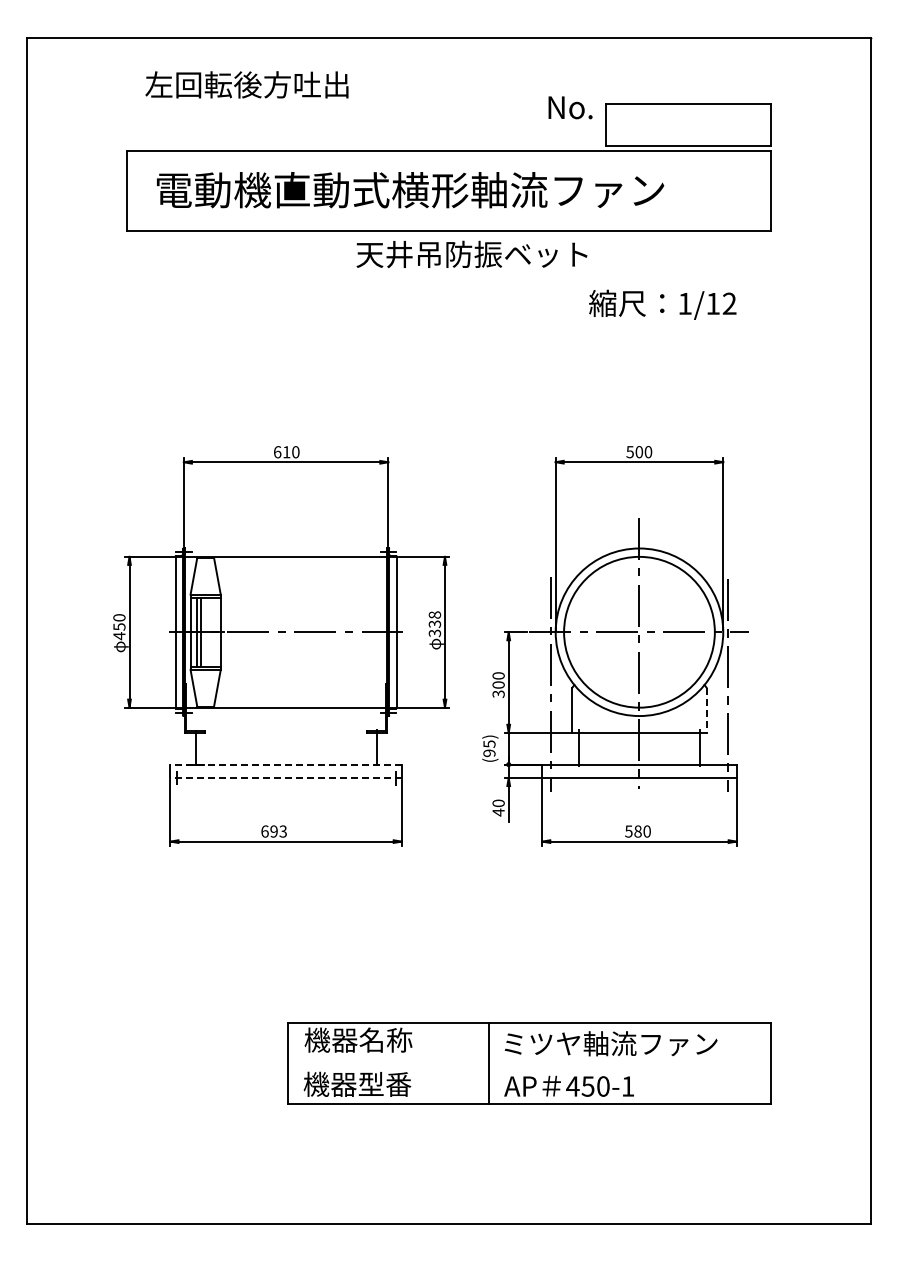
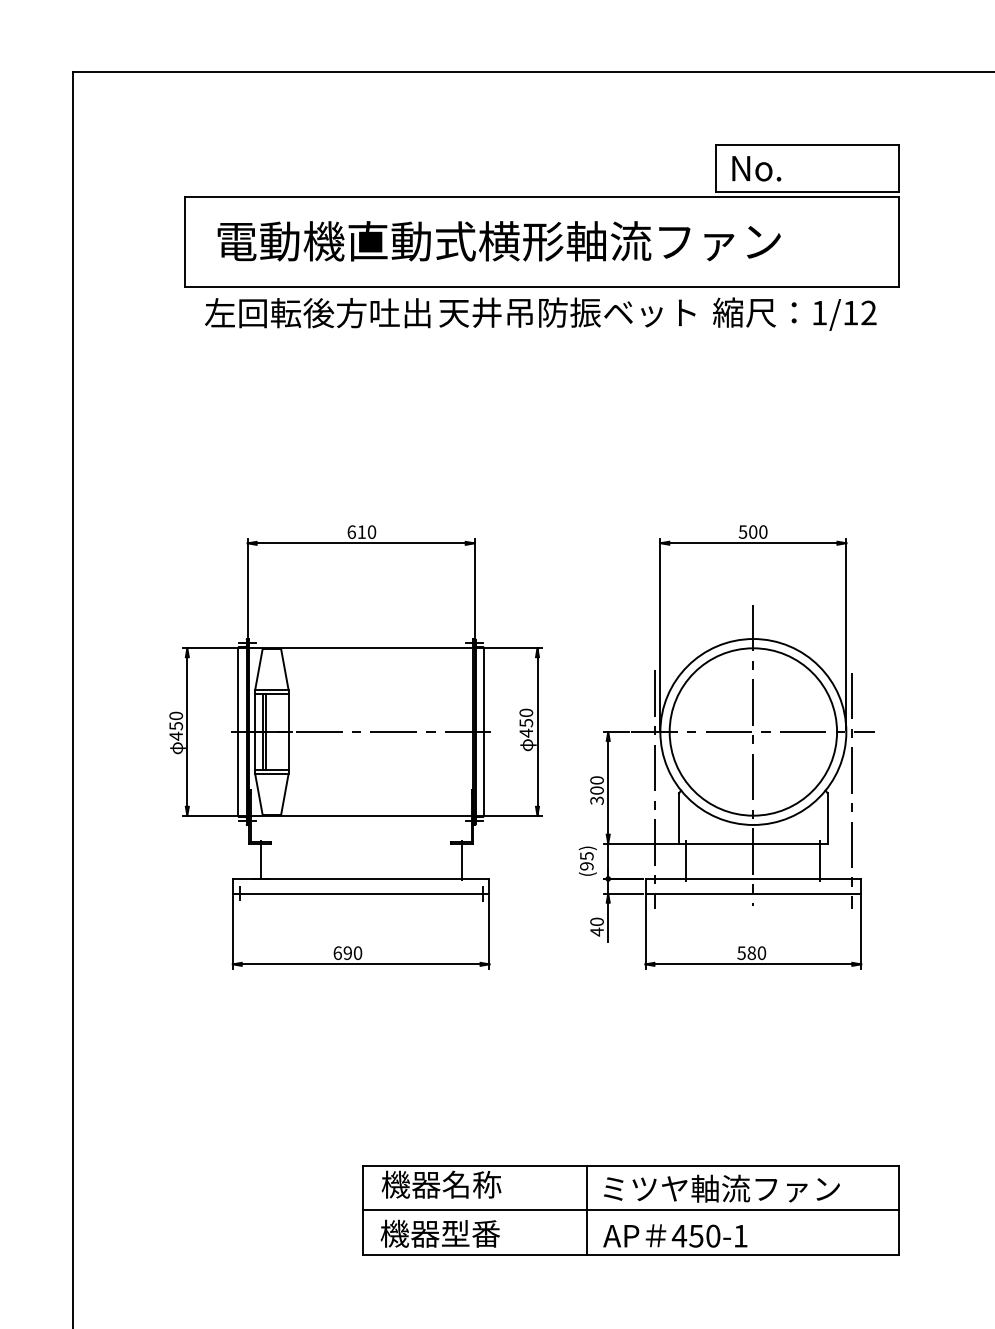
text: (246, 84) -> (317, 312), moved
text: (570, 107) -> (756, 168), moved
text: (662, 304) -> (794, 313), moved
text: (434, 624) -> (525, 723), 338 -> 450
line: (706, 710) -> (827, 818), dashed -> solid
line: (286, 764) -> (361, 878), dashed -> solid
line: (286, 778) -> (361, 894), dashed -> solid
text: (282, 831) -> (357, 953), 693 -> 690
line: (529, 1063) -> (631, 1210), added

